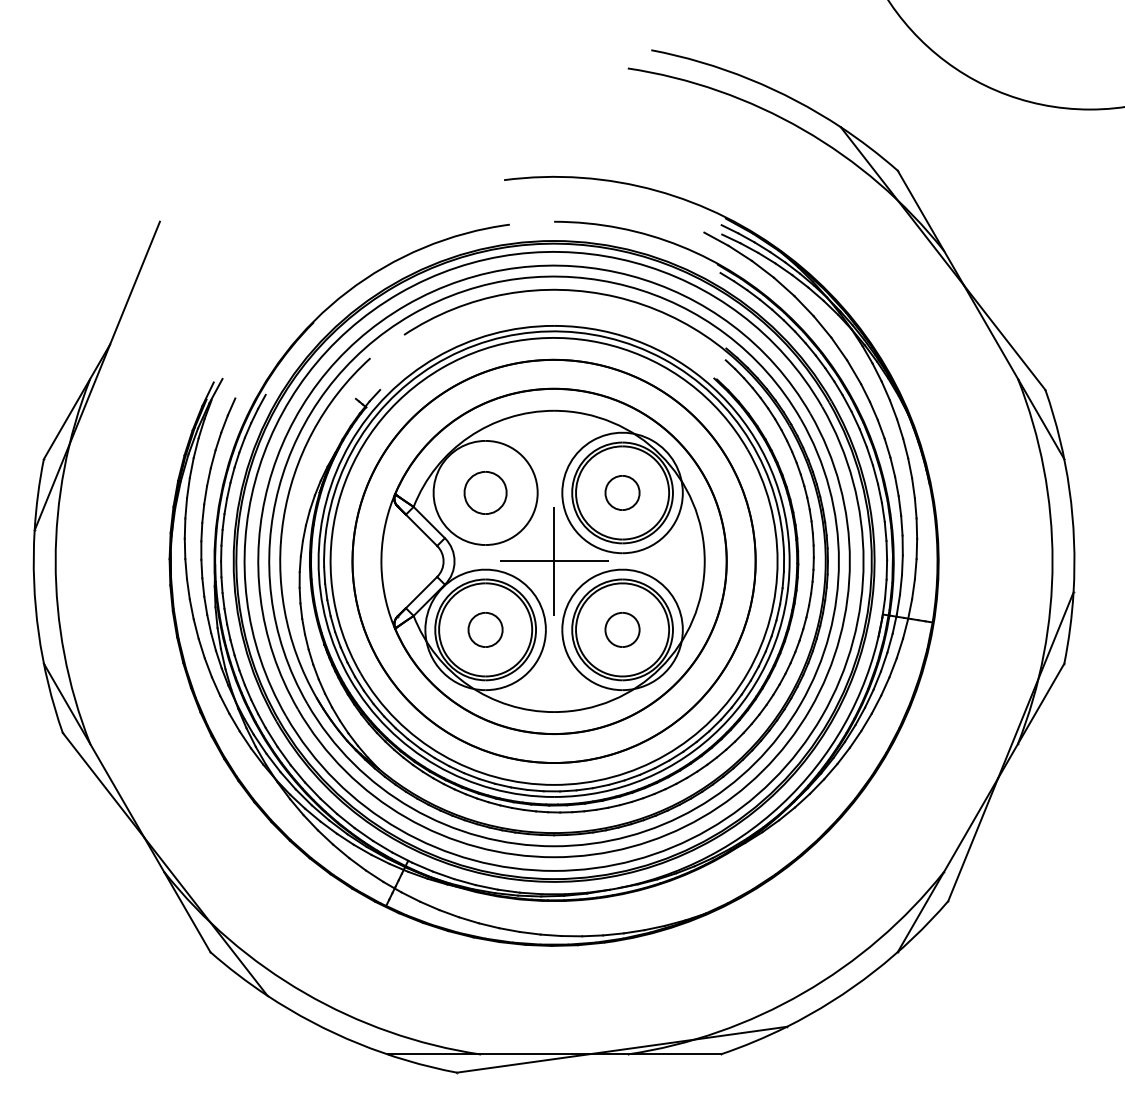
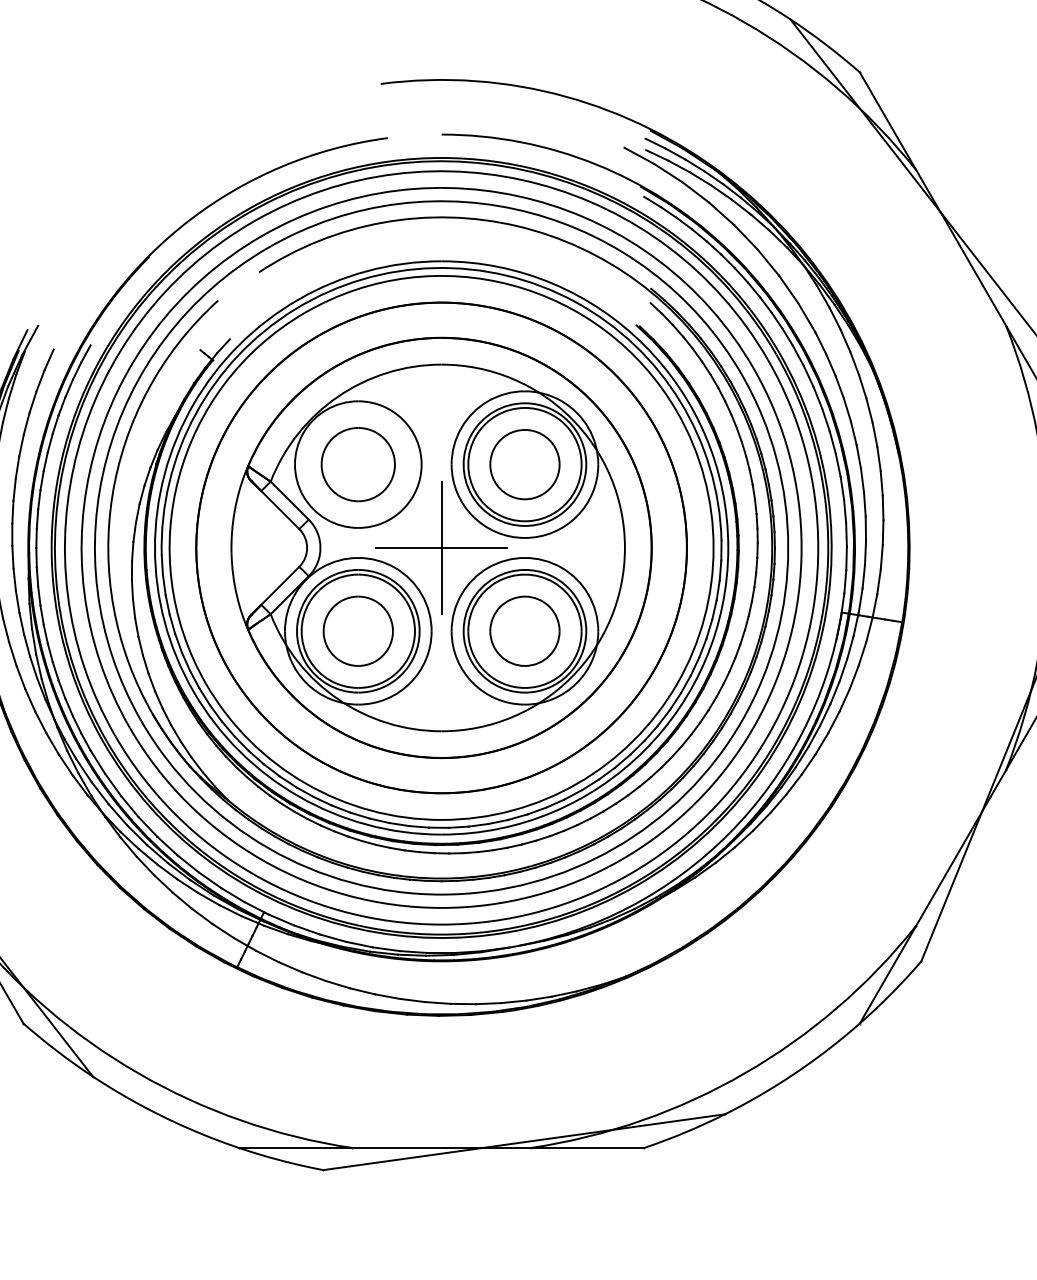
part: (485, 492) -> (358, 464), size x1.43
part: (622, 492) -> (524, 464), size x1.67
part: (485, 629) -> (358, 630), size x1.67
part: (622, 629) -> (524, 630), size x1.67

